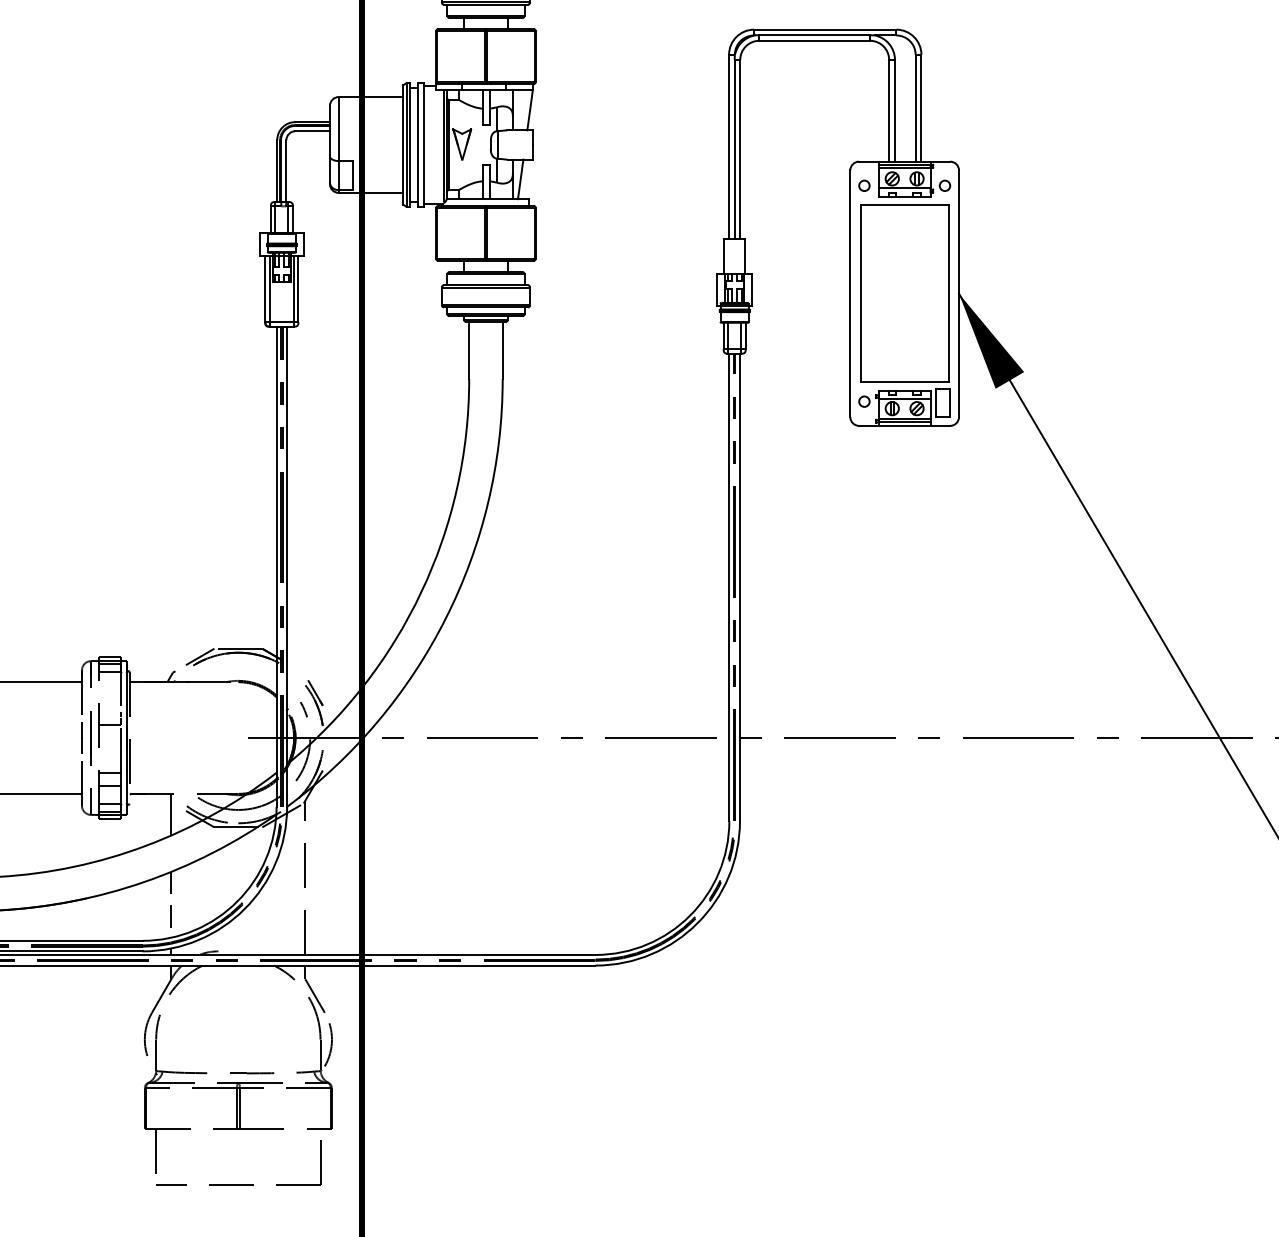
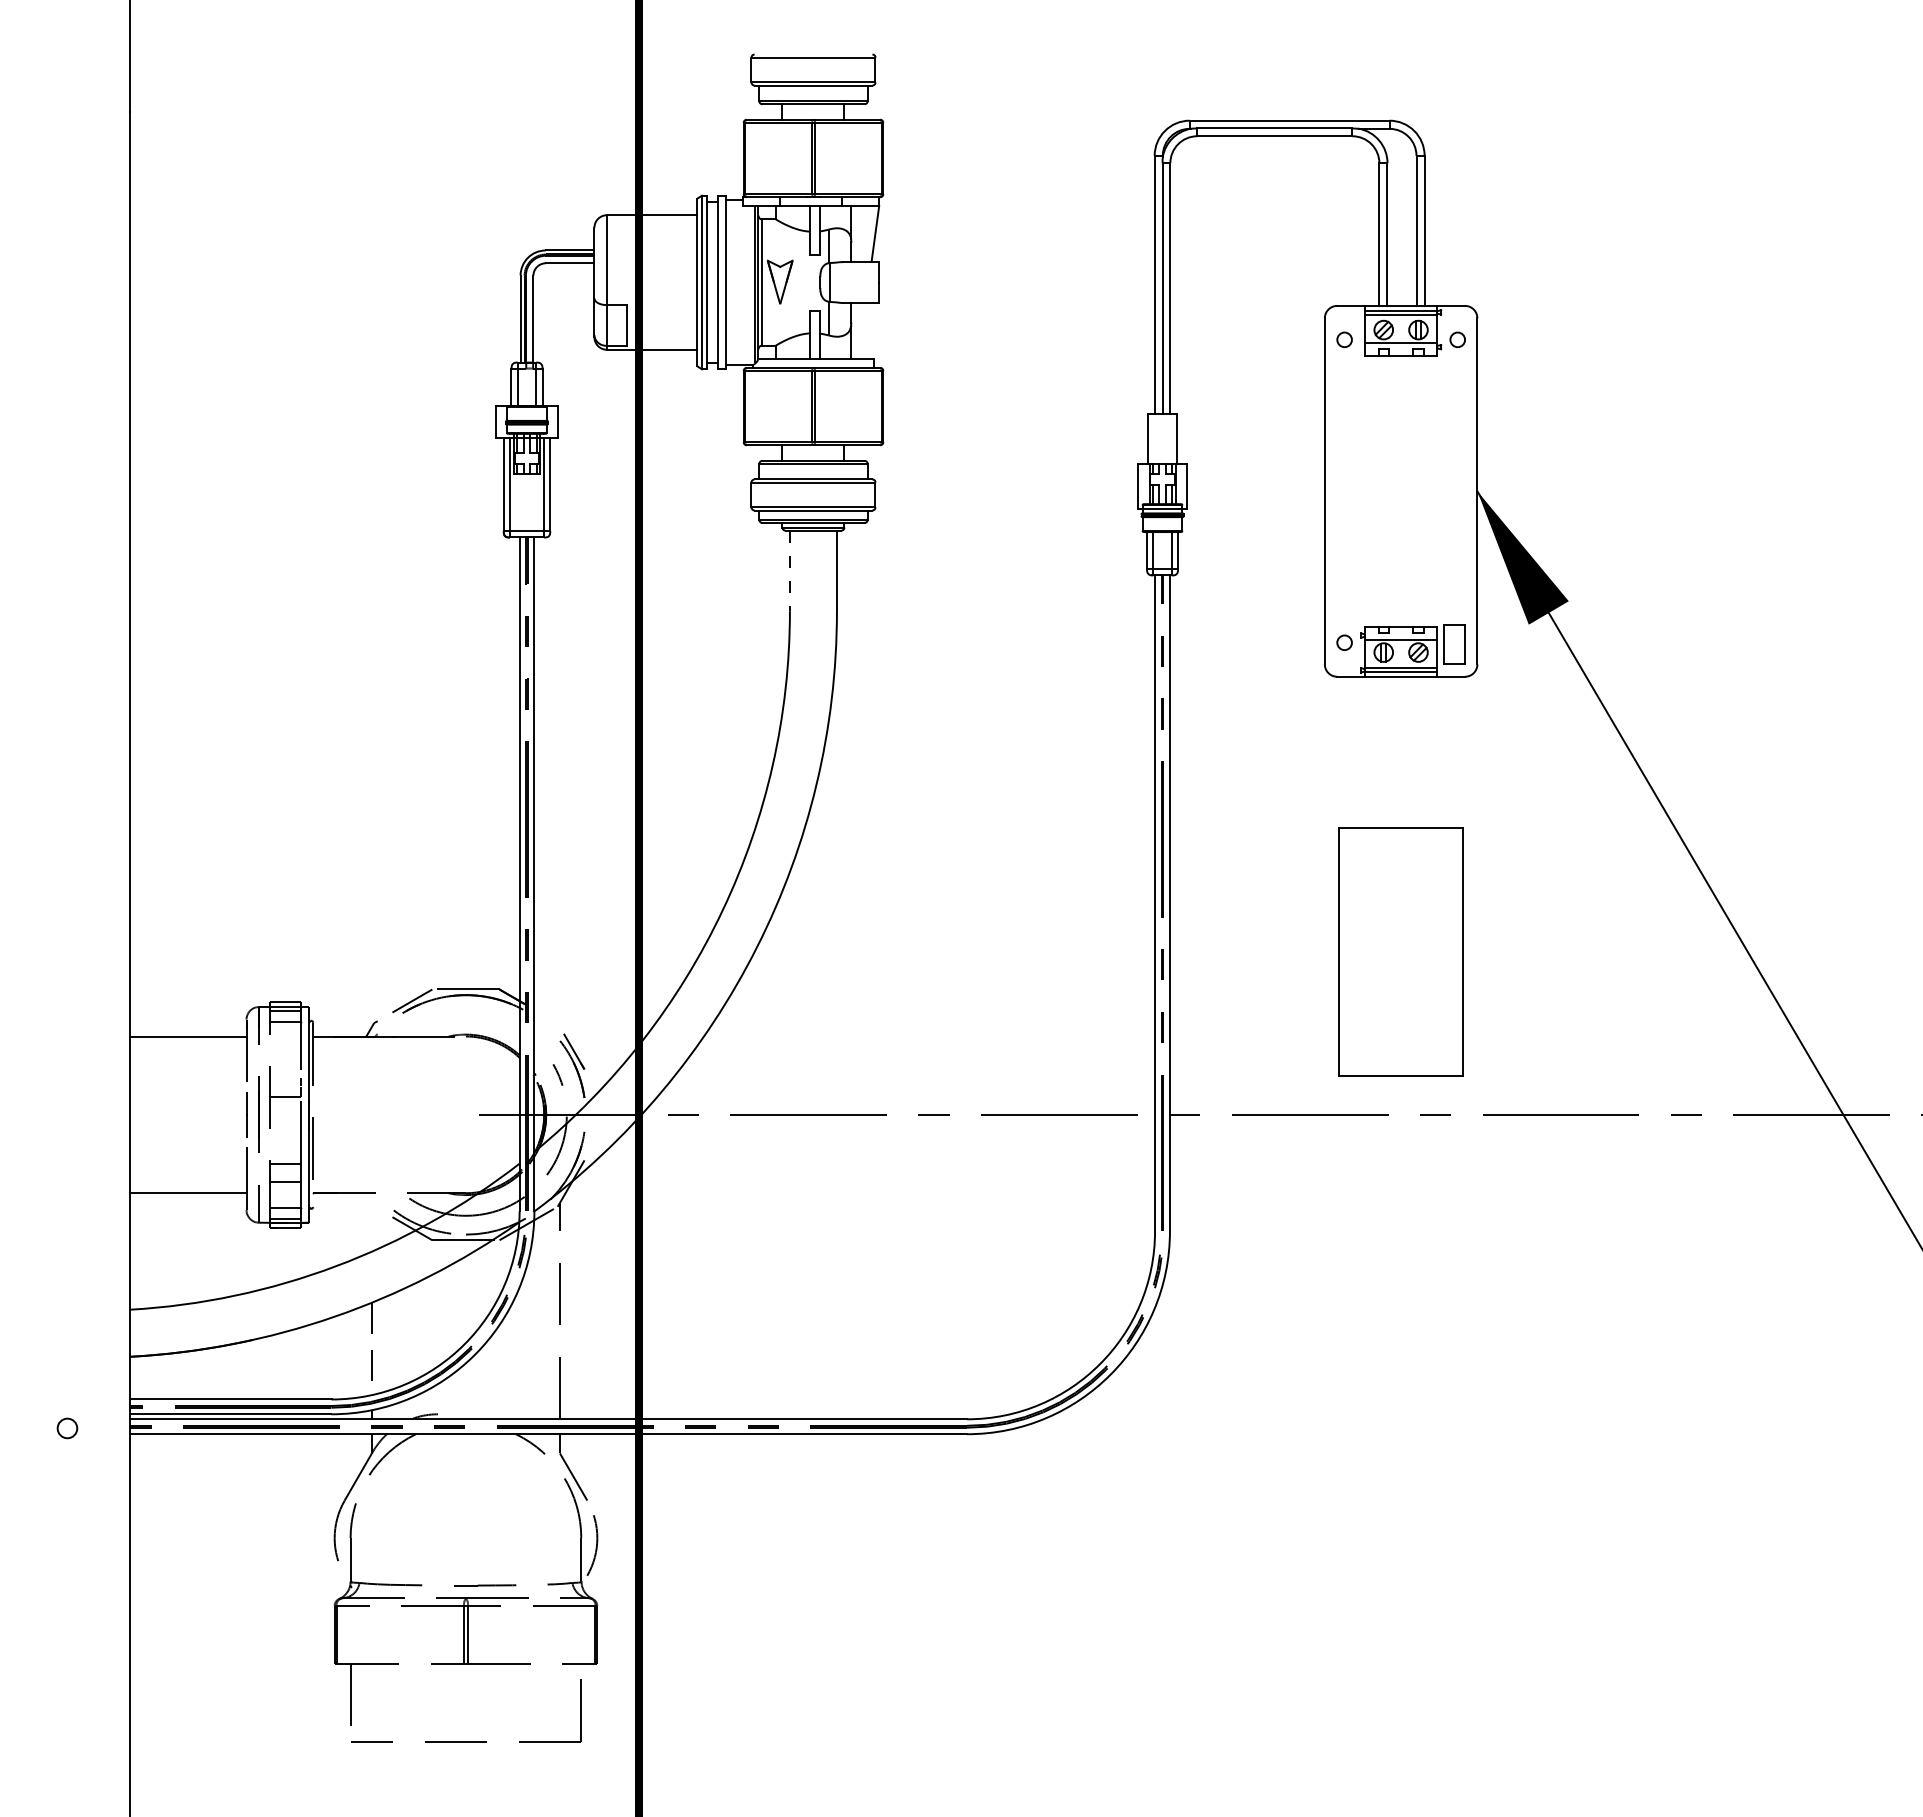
line: (520, 179) -> (862, 330), removed
part: (904, 293) -> (1400, 951), moved
line: (468, 350) -> (789, 571), solid -> dashed
line: (171, 814) -> (371, 1222), removed

